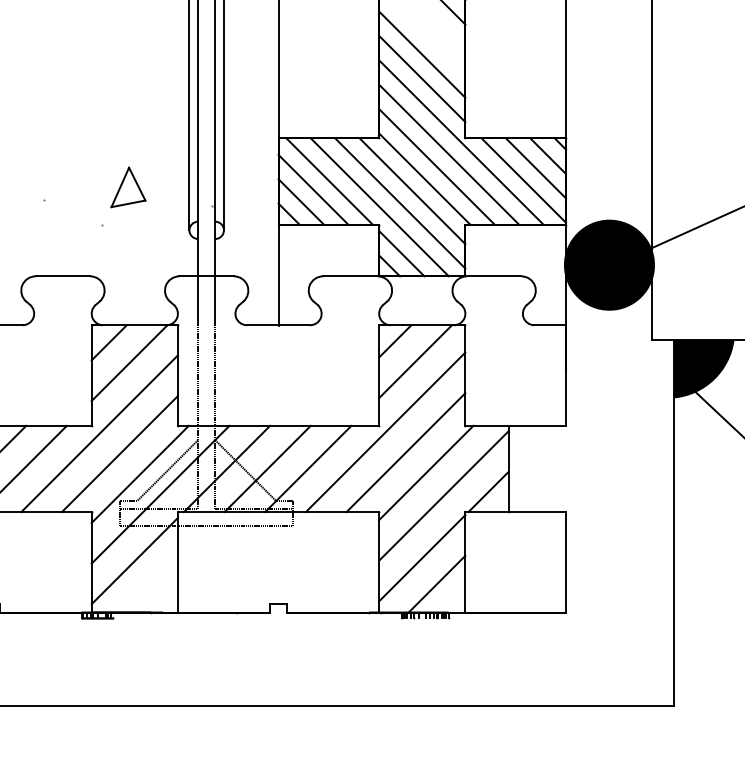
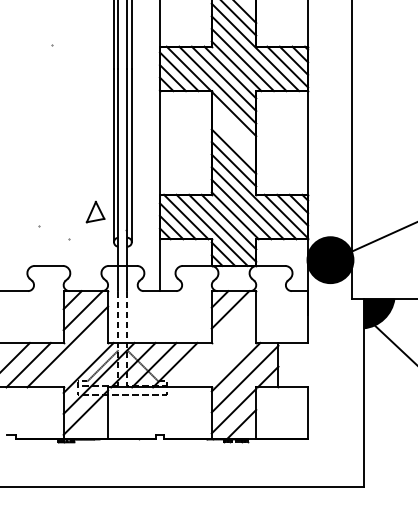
part: (128, 186) -> (95, 211), moved
line: (386, 432) -> (215, 346), removed
line: (405, 452) -> (225, 356), removed
line: (120, 454) -> (78, 357), removed

